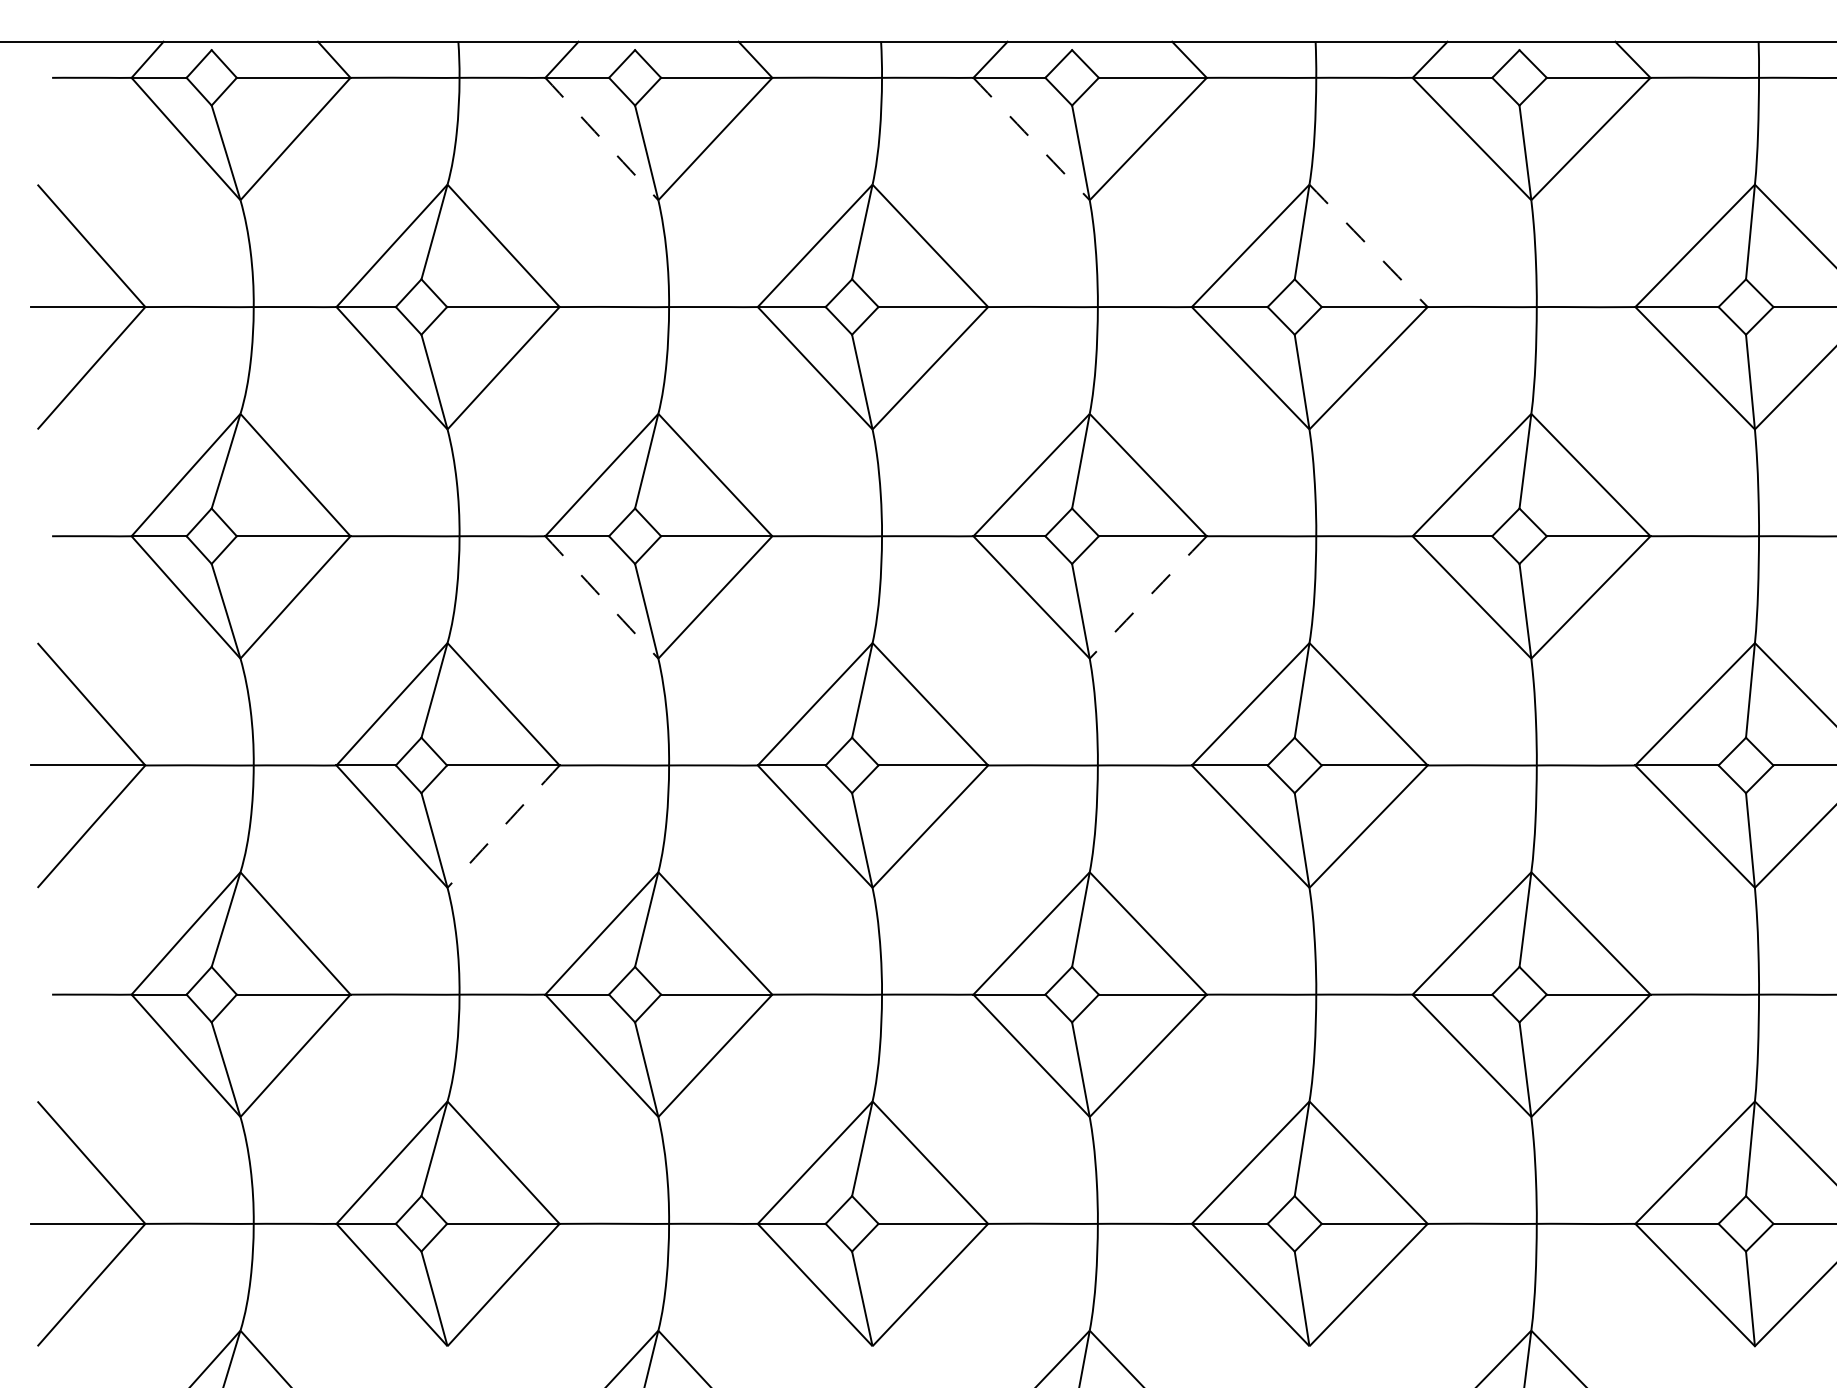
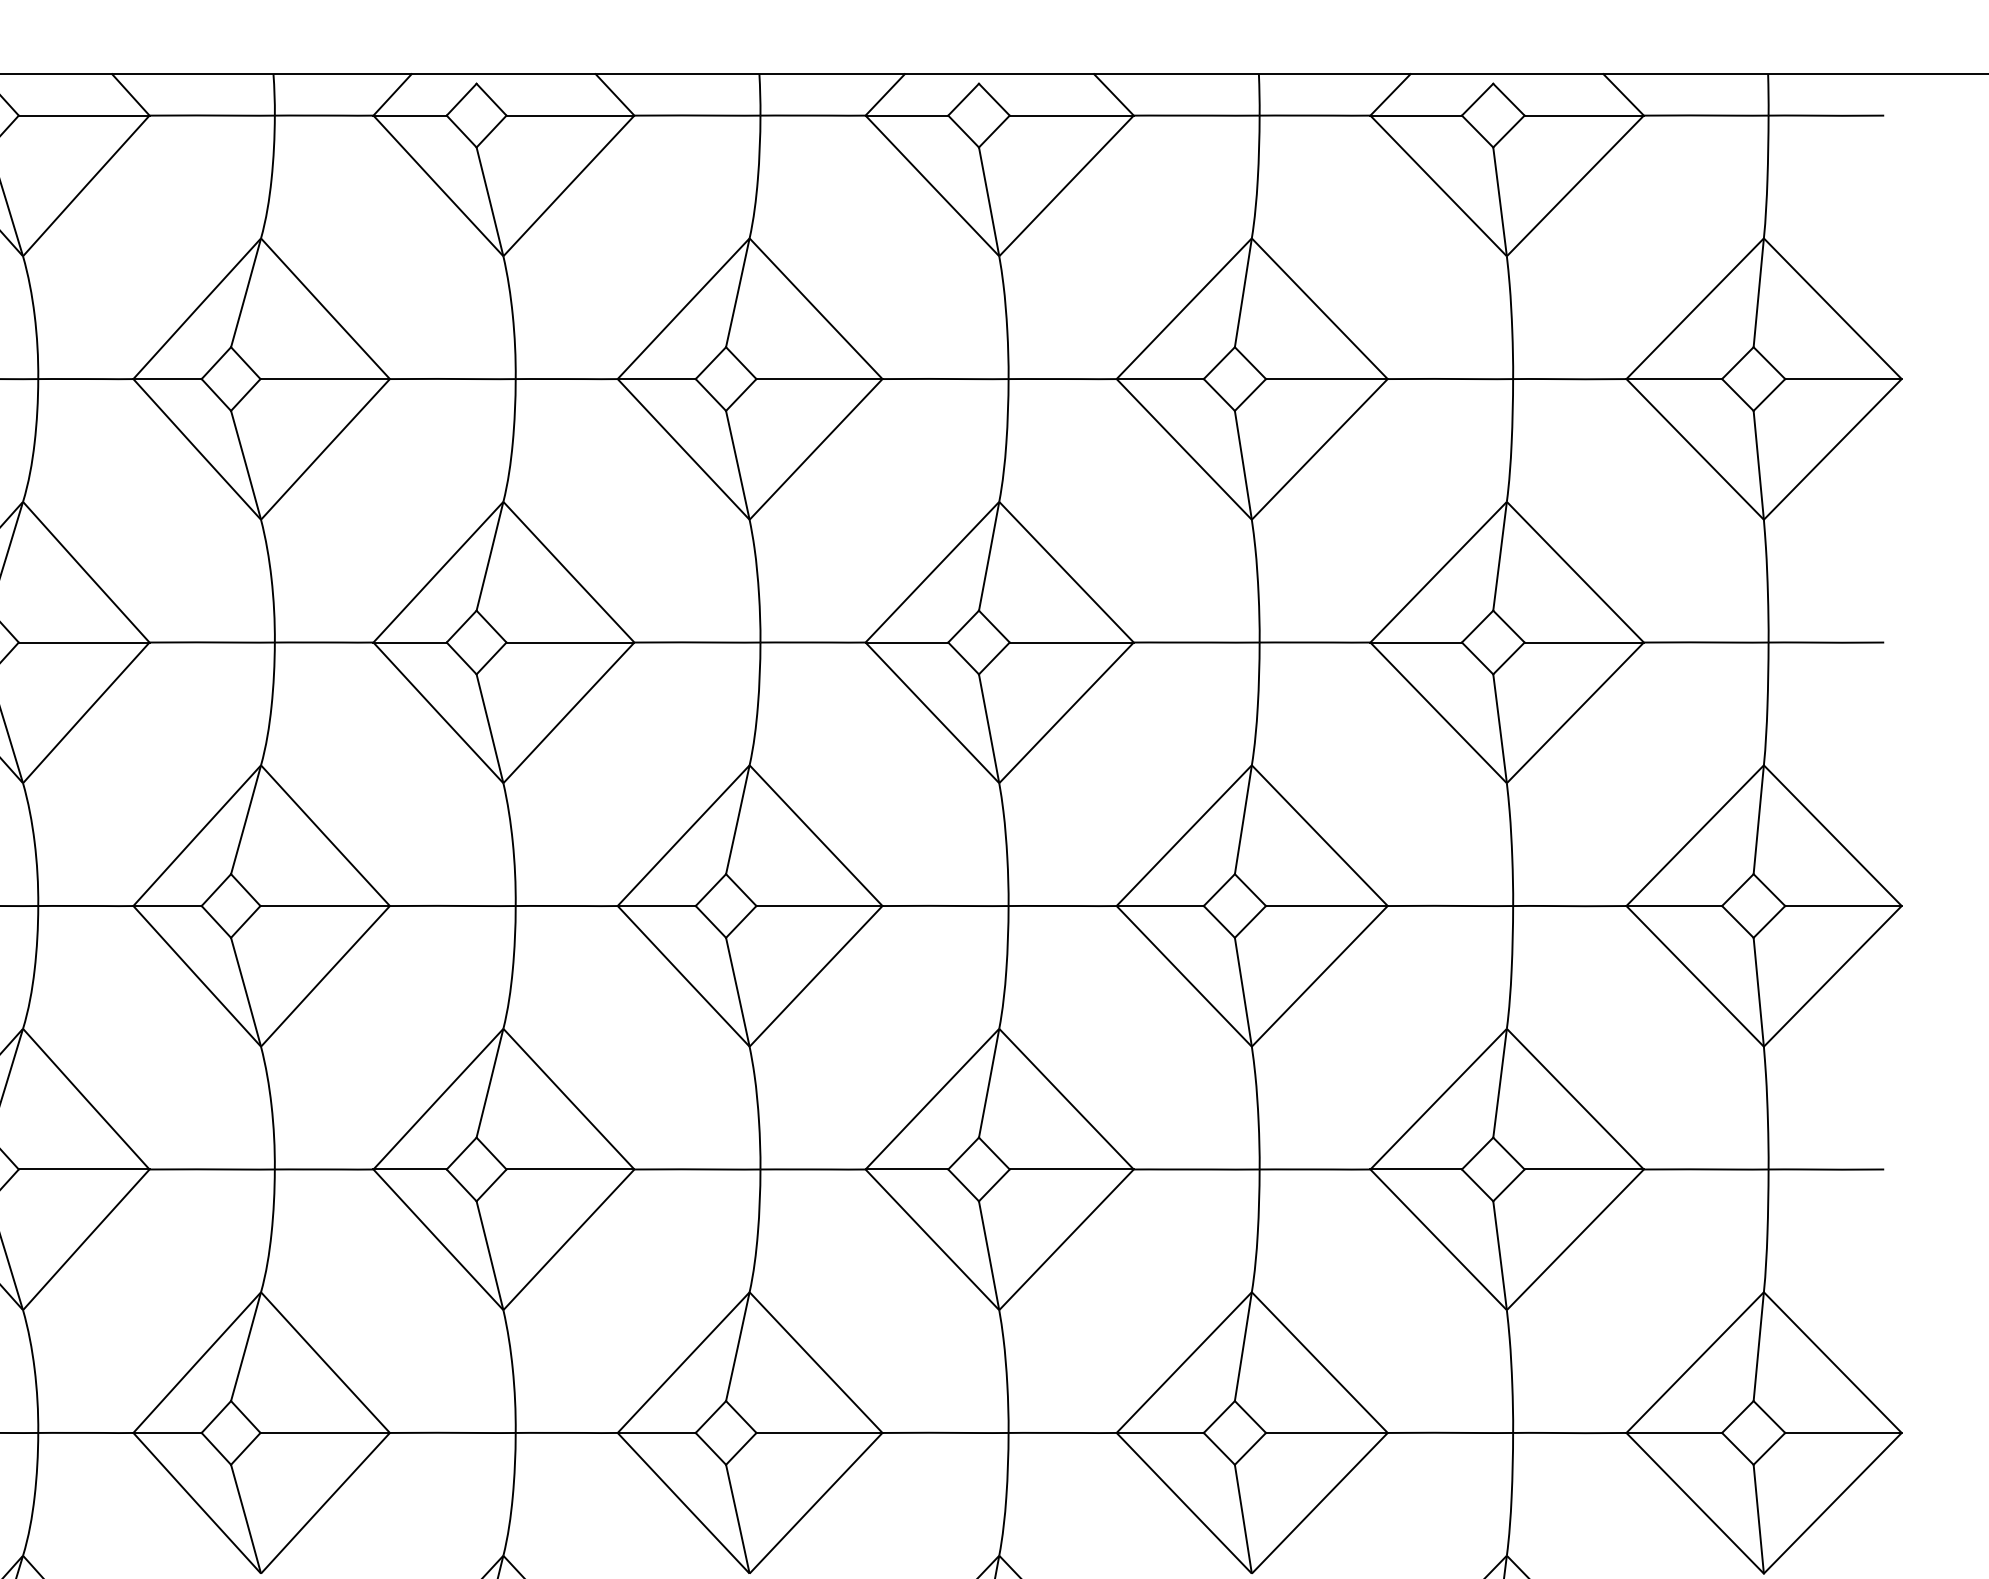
arc: (601, 139) -> (438, 186), dashed -> solid
arc: (1031, 139) -> (932, 186), dashed -> solid
arc: (1368, 245) -> (1319, 308), dashed -> solid
arc: (601, 597) -> (438, 712), dashed -> solid
arc: (1148, 597) -> (1066, 712), dashed -> solid
arc: (503, 826) -> (325, 976), dashed -> solid

